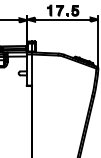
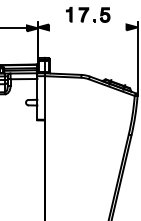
line: (62, 19) -> (87, 27), removed

